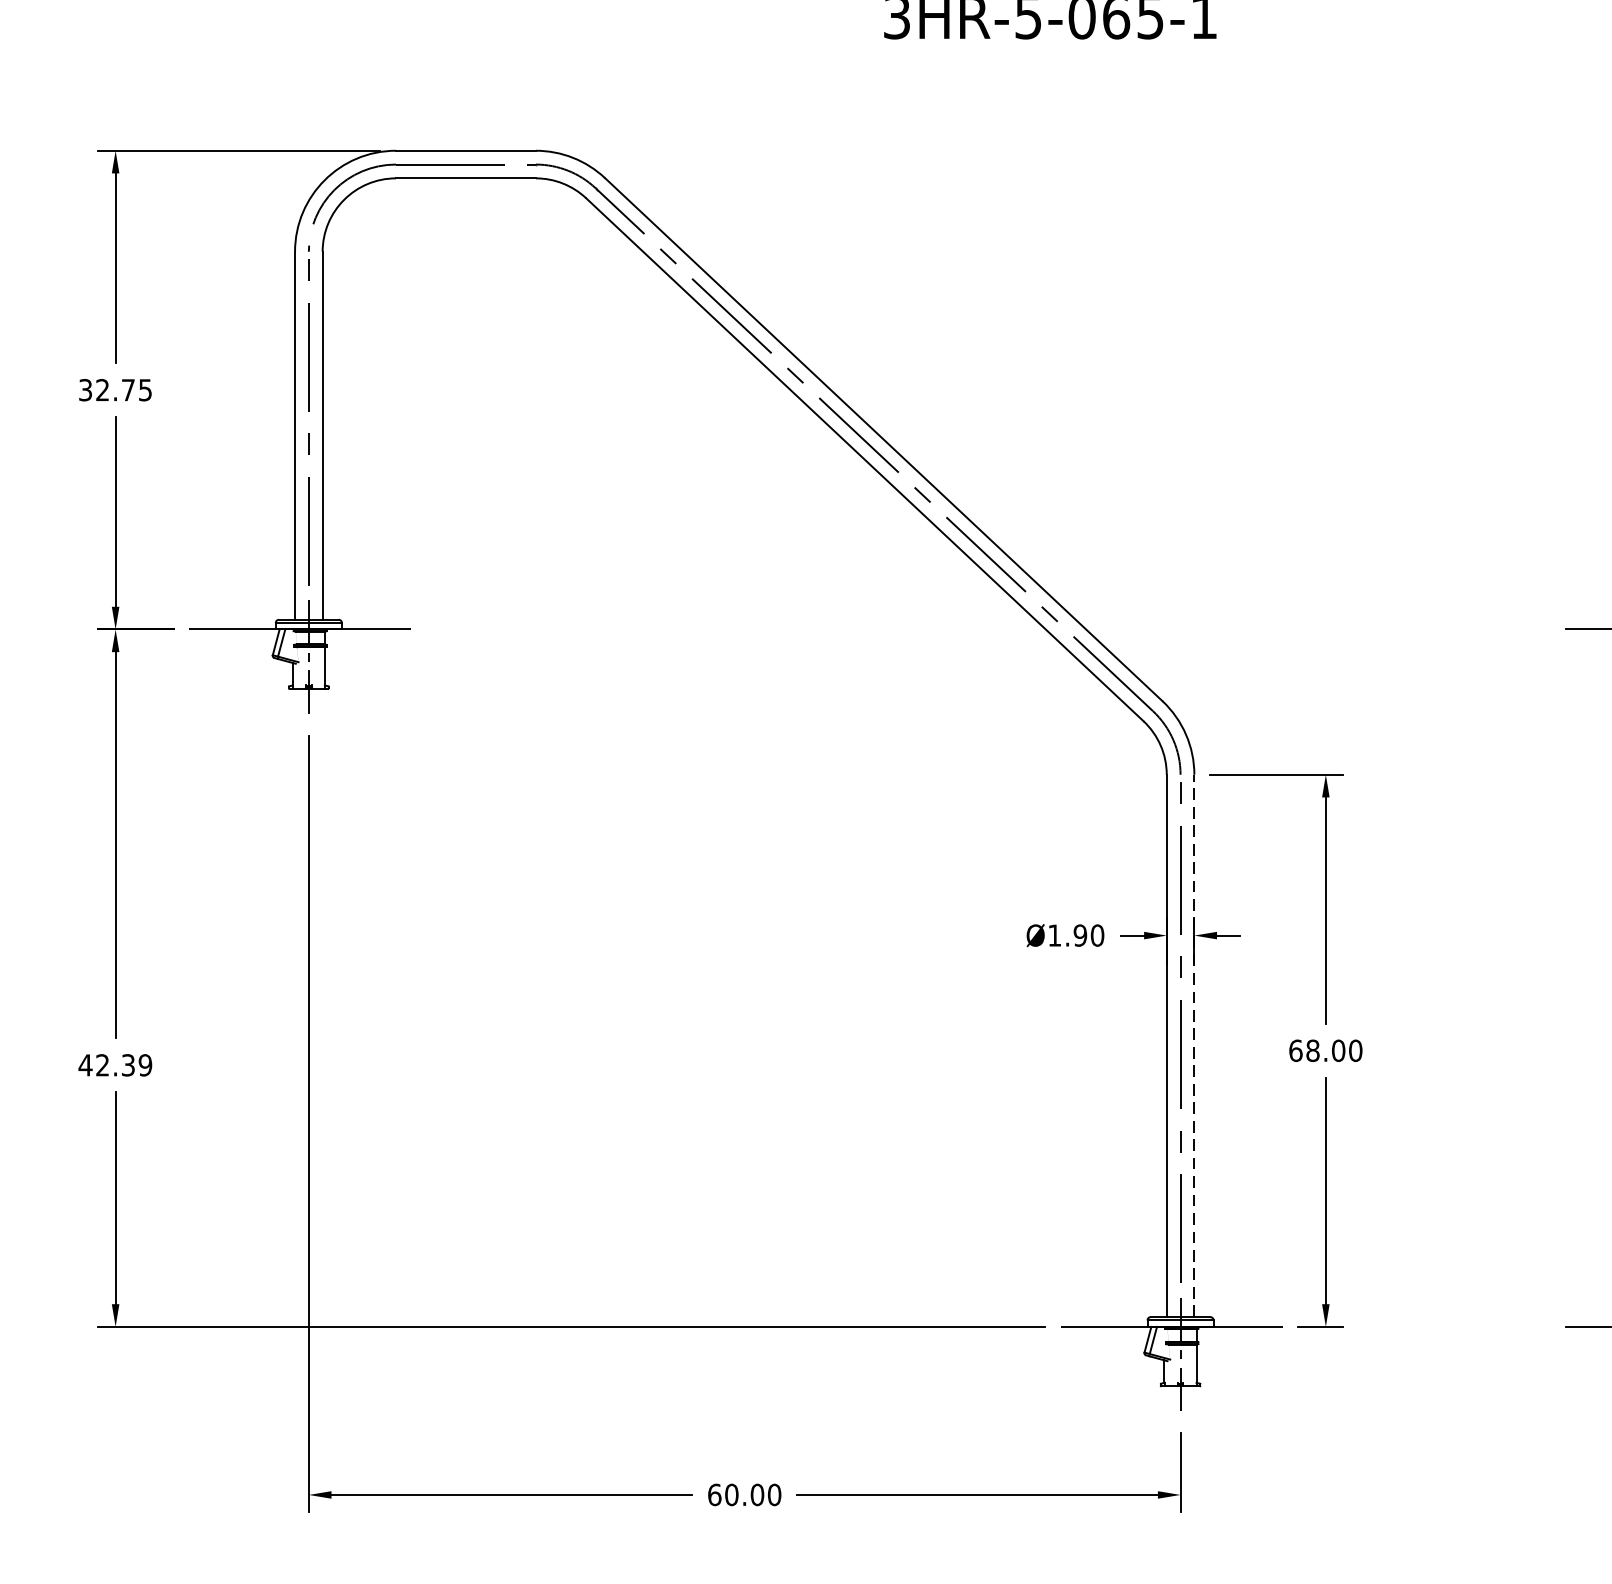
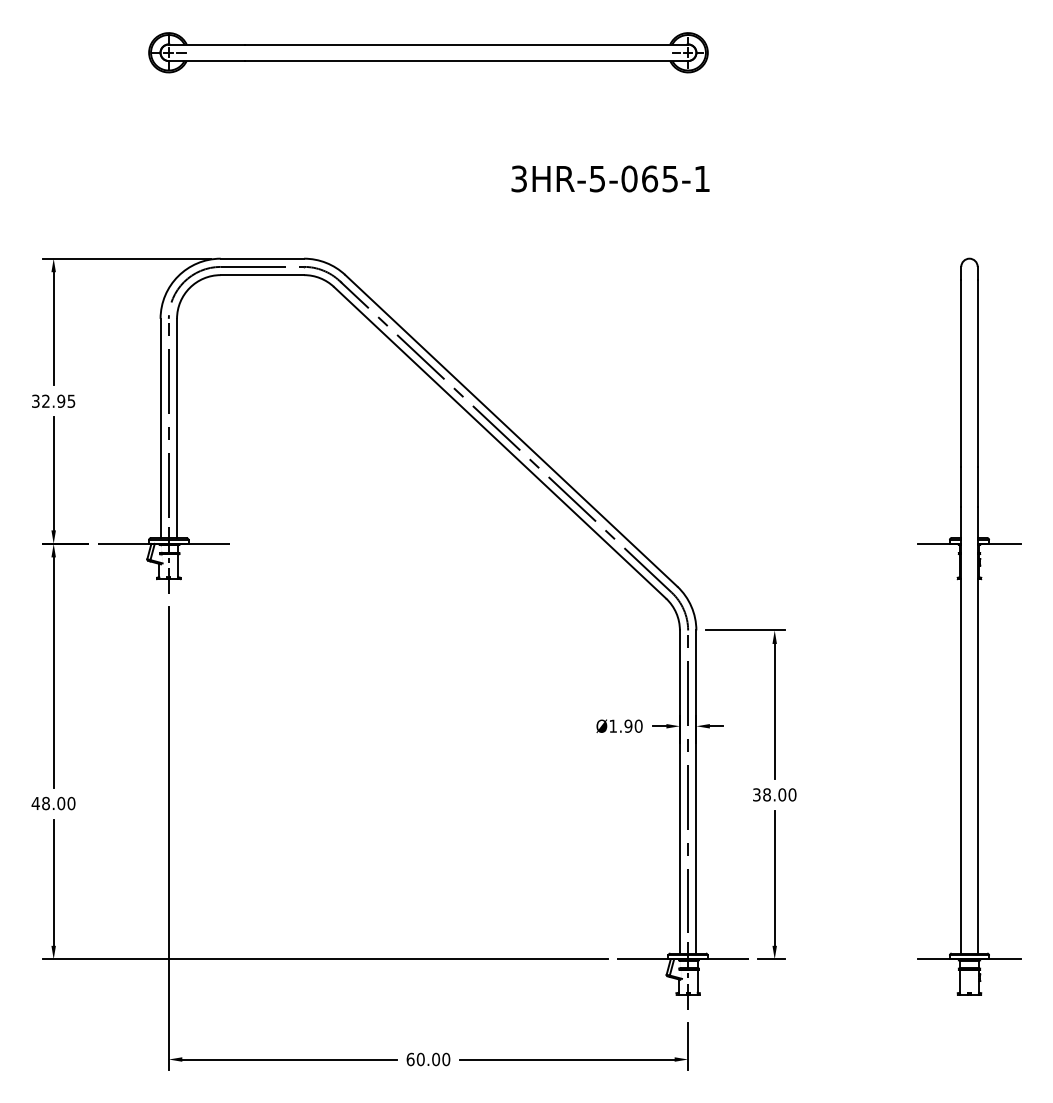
text: (128, 388) -> (61, 400), 32.75 -> 32.95
line: (1194, 1046) -> (696, 792), dashed -> solid
text: (1295, 1050) -> (756, 794), 68.00 -> 38.00
text: (123, 1065) -> (58, 803), 42.39 -> 48.00

